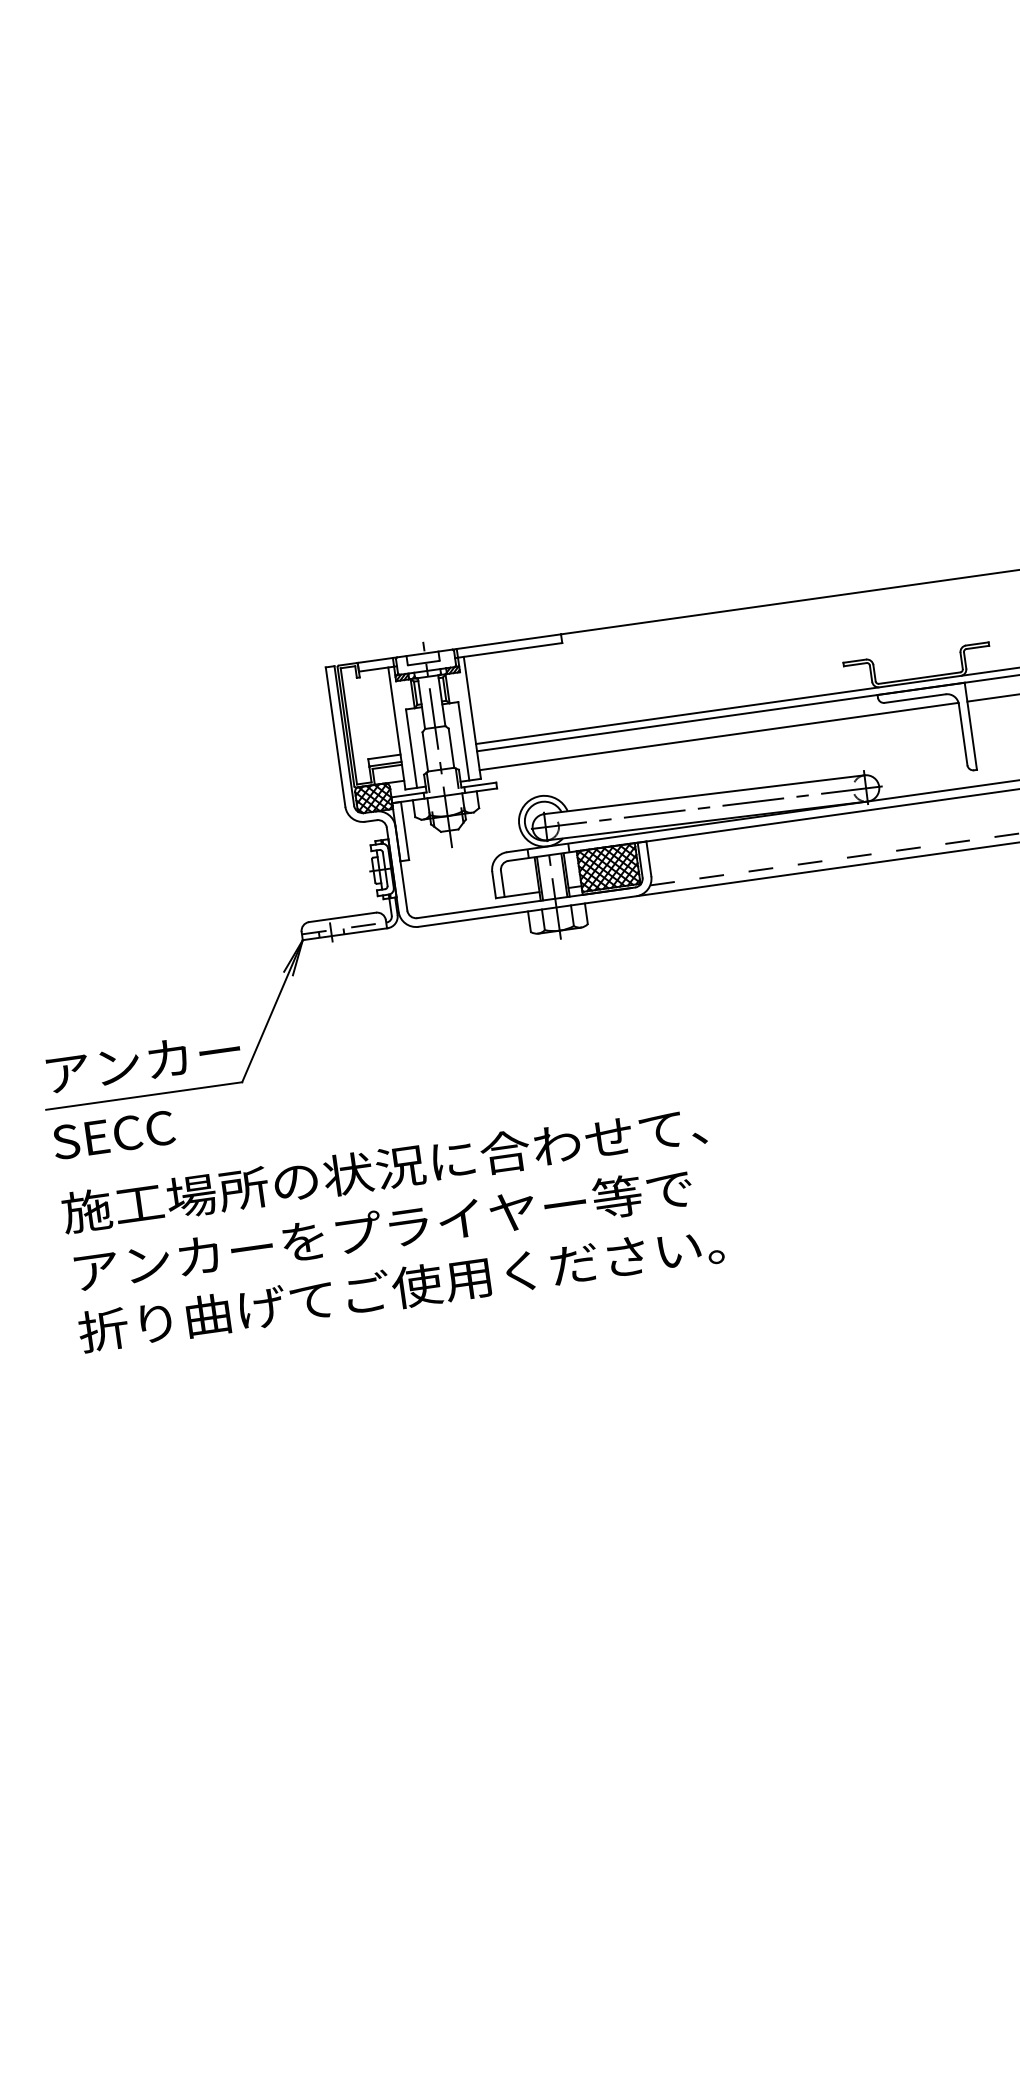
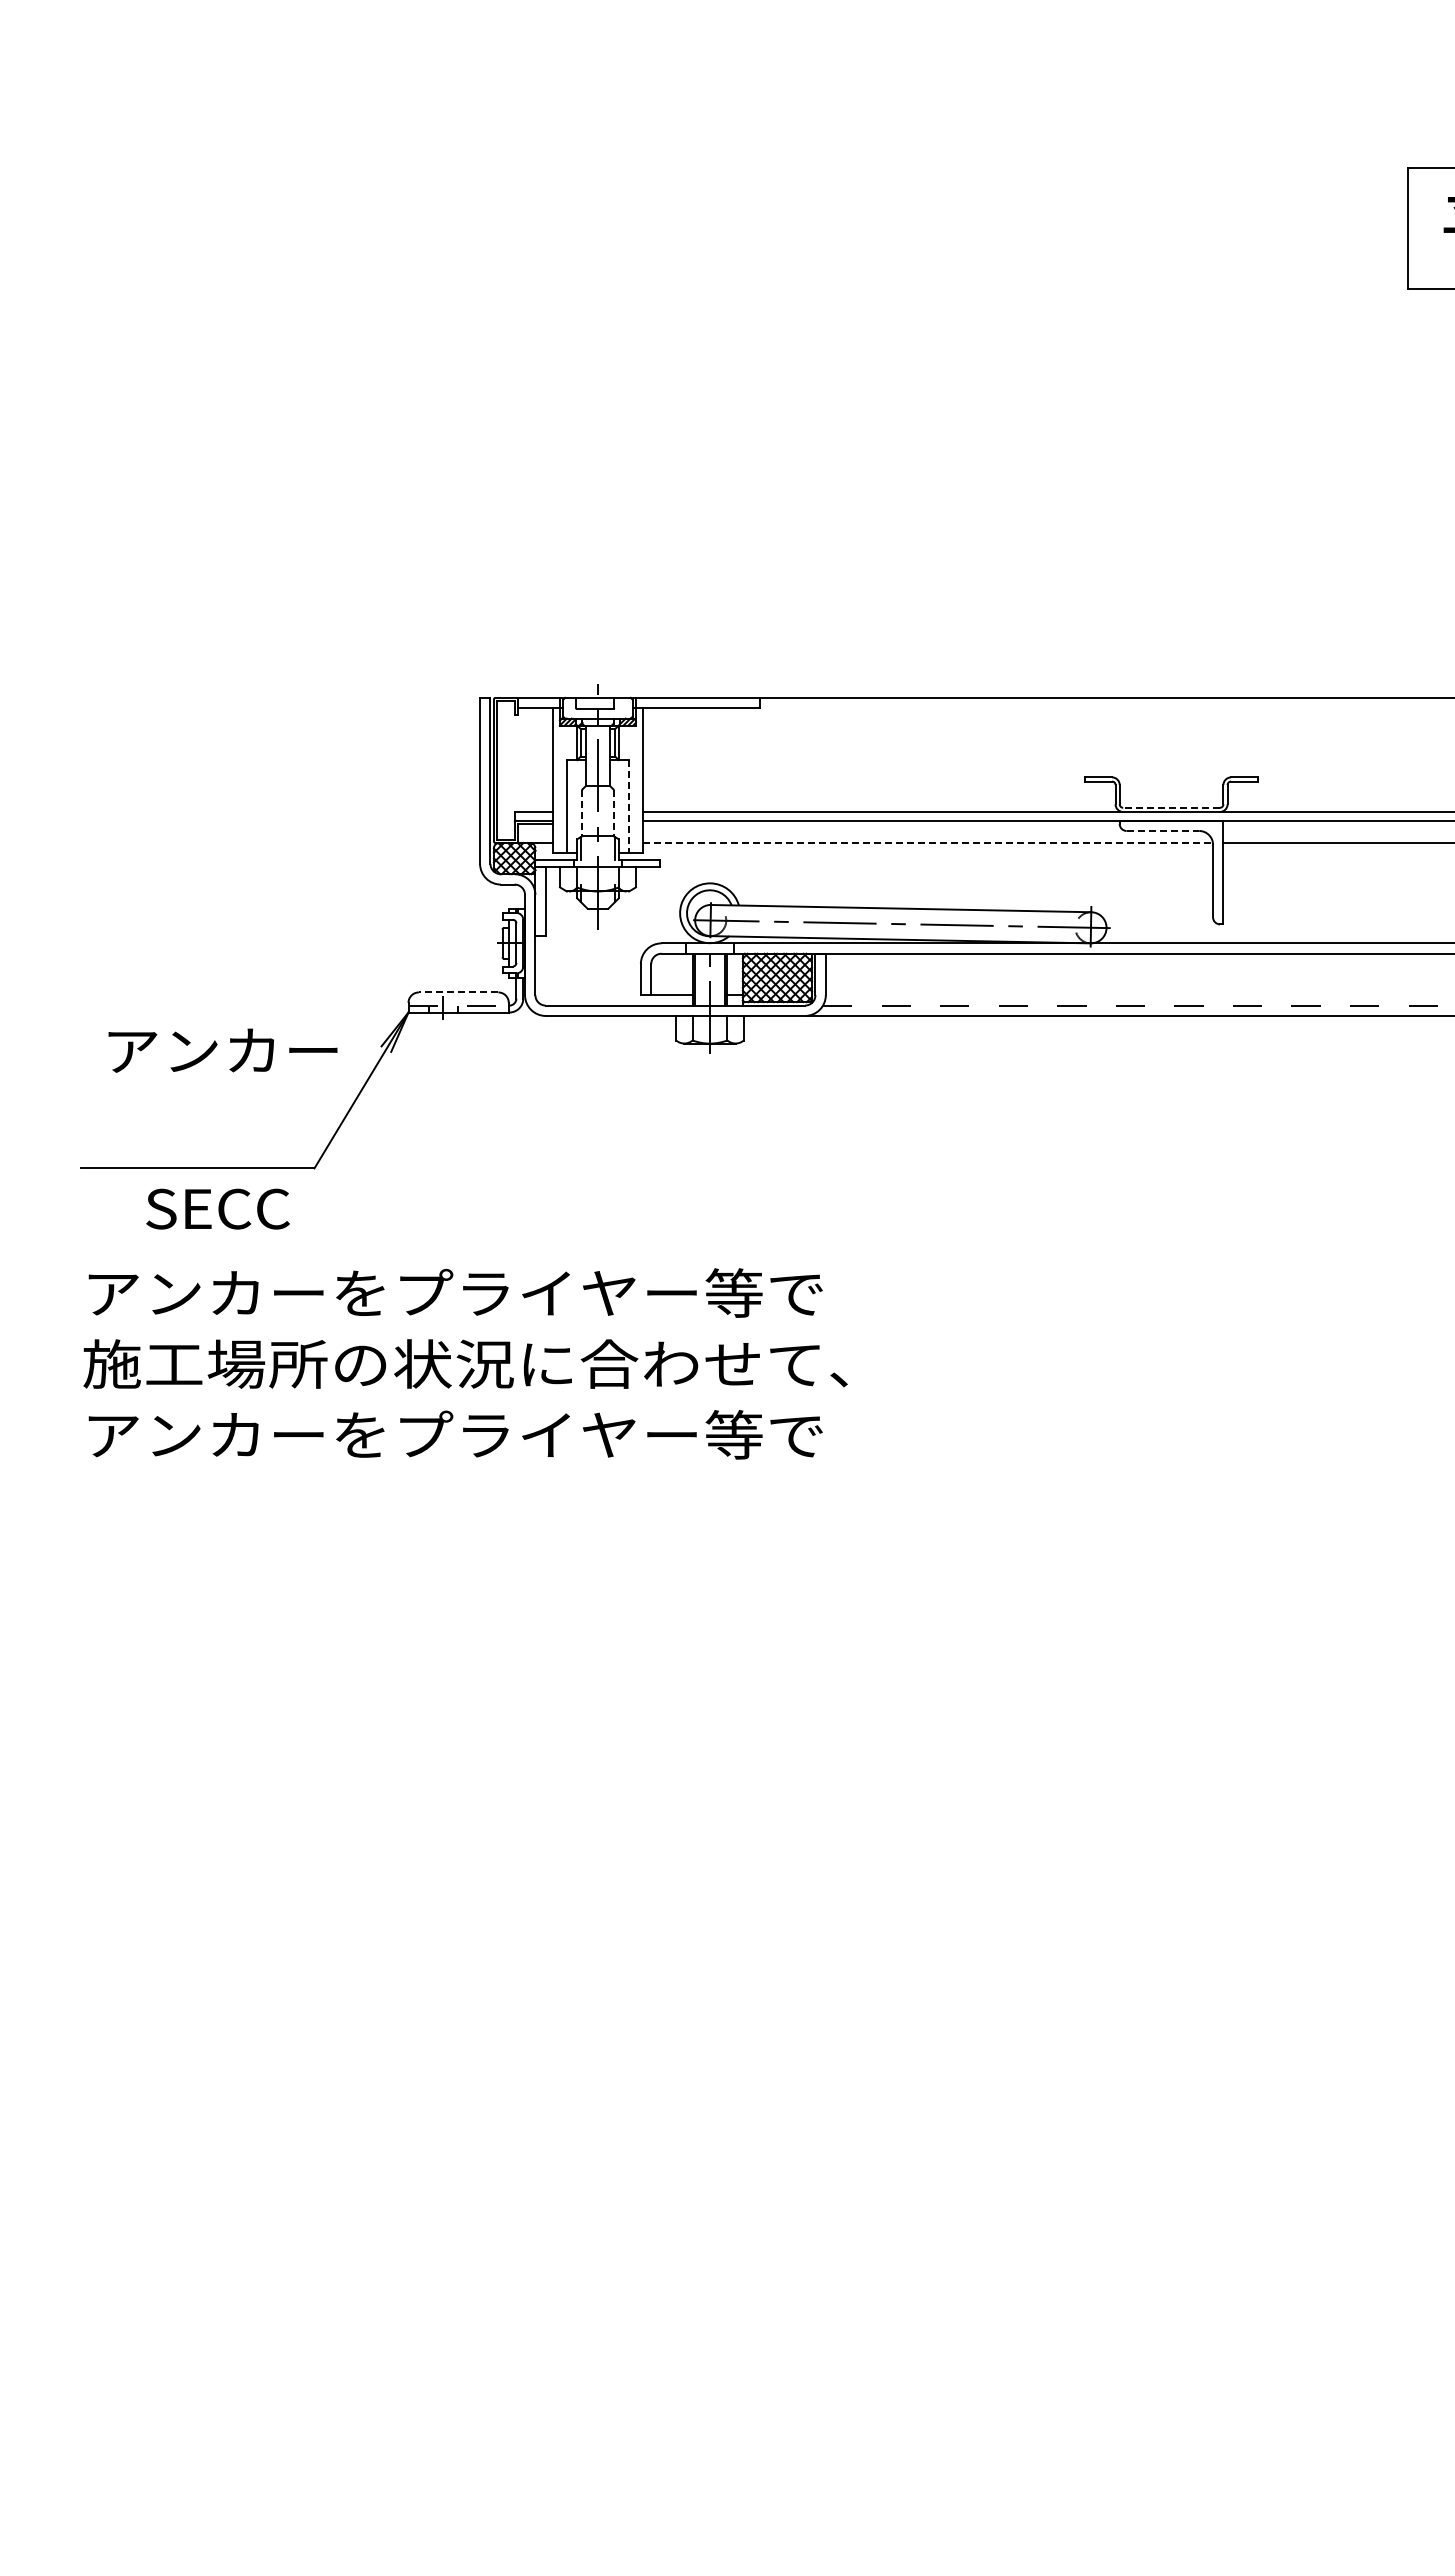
line: (919, 677) -> (1171, 807), solid -> dashed
line: (915, 698) -> (1163, 830), solid -> dashed
line: (719, 736) -> (928, 843), solid -> dashed
line: (464, 741) -> (629, 806), solid -> dashed
line: (451, 748) -> (613, 813), solid -> dashed
line: (425, 752) -> (582, 813), solid -> dashed
line: (342, 917) -> (458, 992), solid -> dashed
text: (143, 1061) -> (222, 1050), moved
text: (113, 1134) -> (217, 1208), moved
text: (383, 1168) -> (465, 1292), 施工場所の状況に合わせて、 -> アンカーをプライヤー等で
text: (392, 1228) -> (465, 1363), アンカーをプライヤー等で -> 施工場所の状況に合わせて、
text: (401, 1287) -> (466, 1434), 折り曲げてご使用ください。 -> アンカーをプライヤー等で

